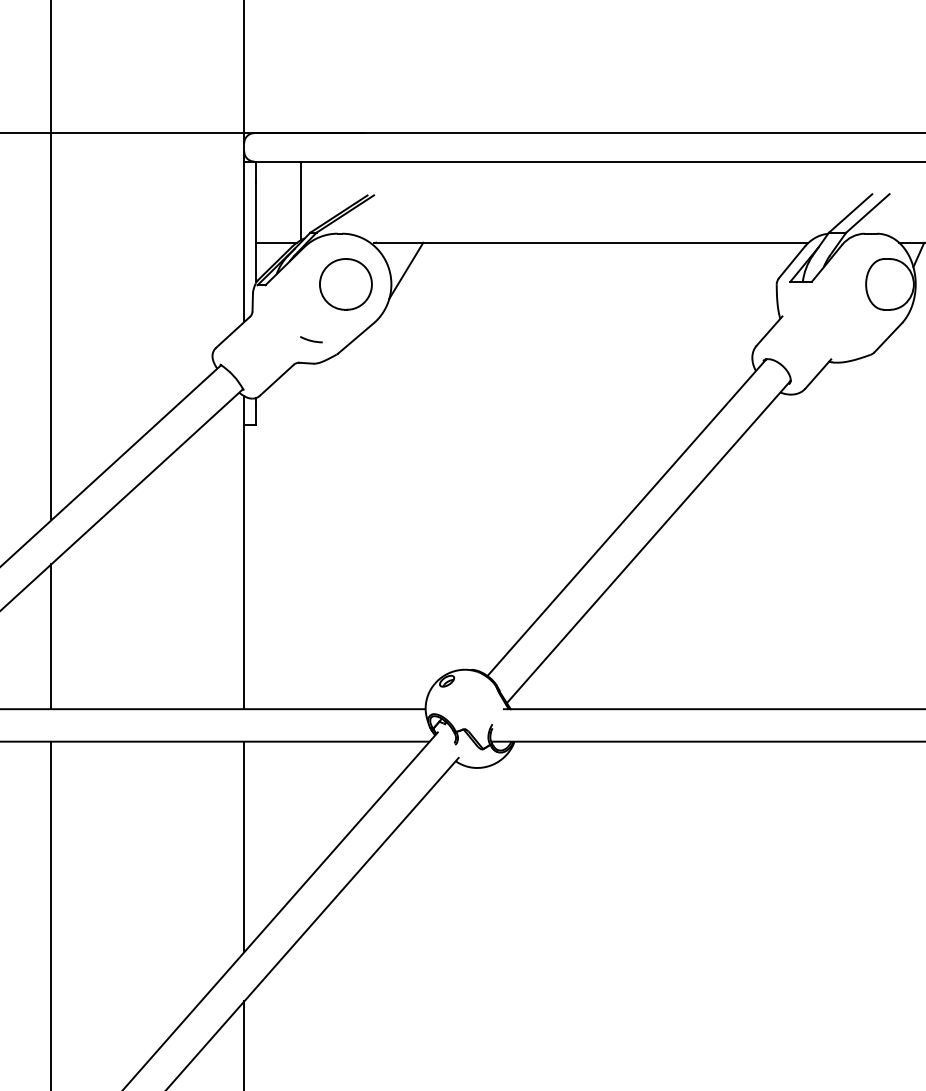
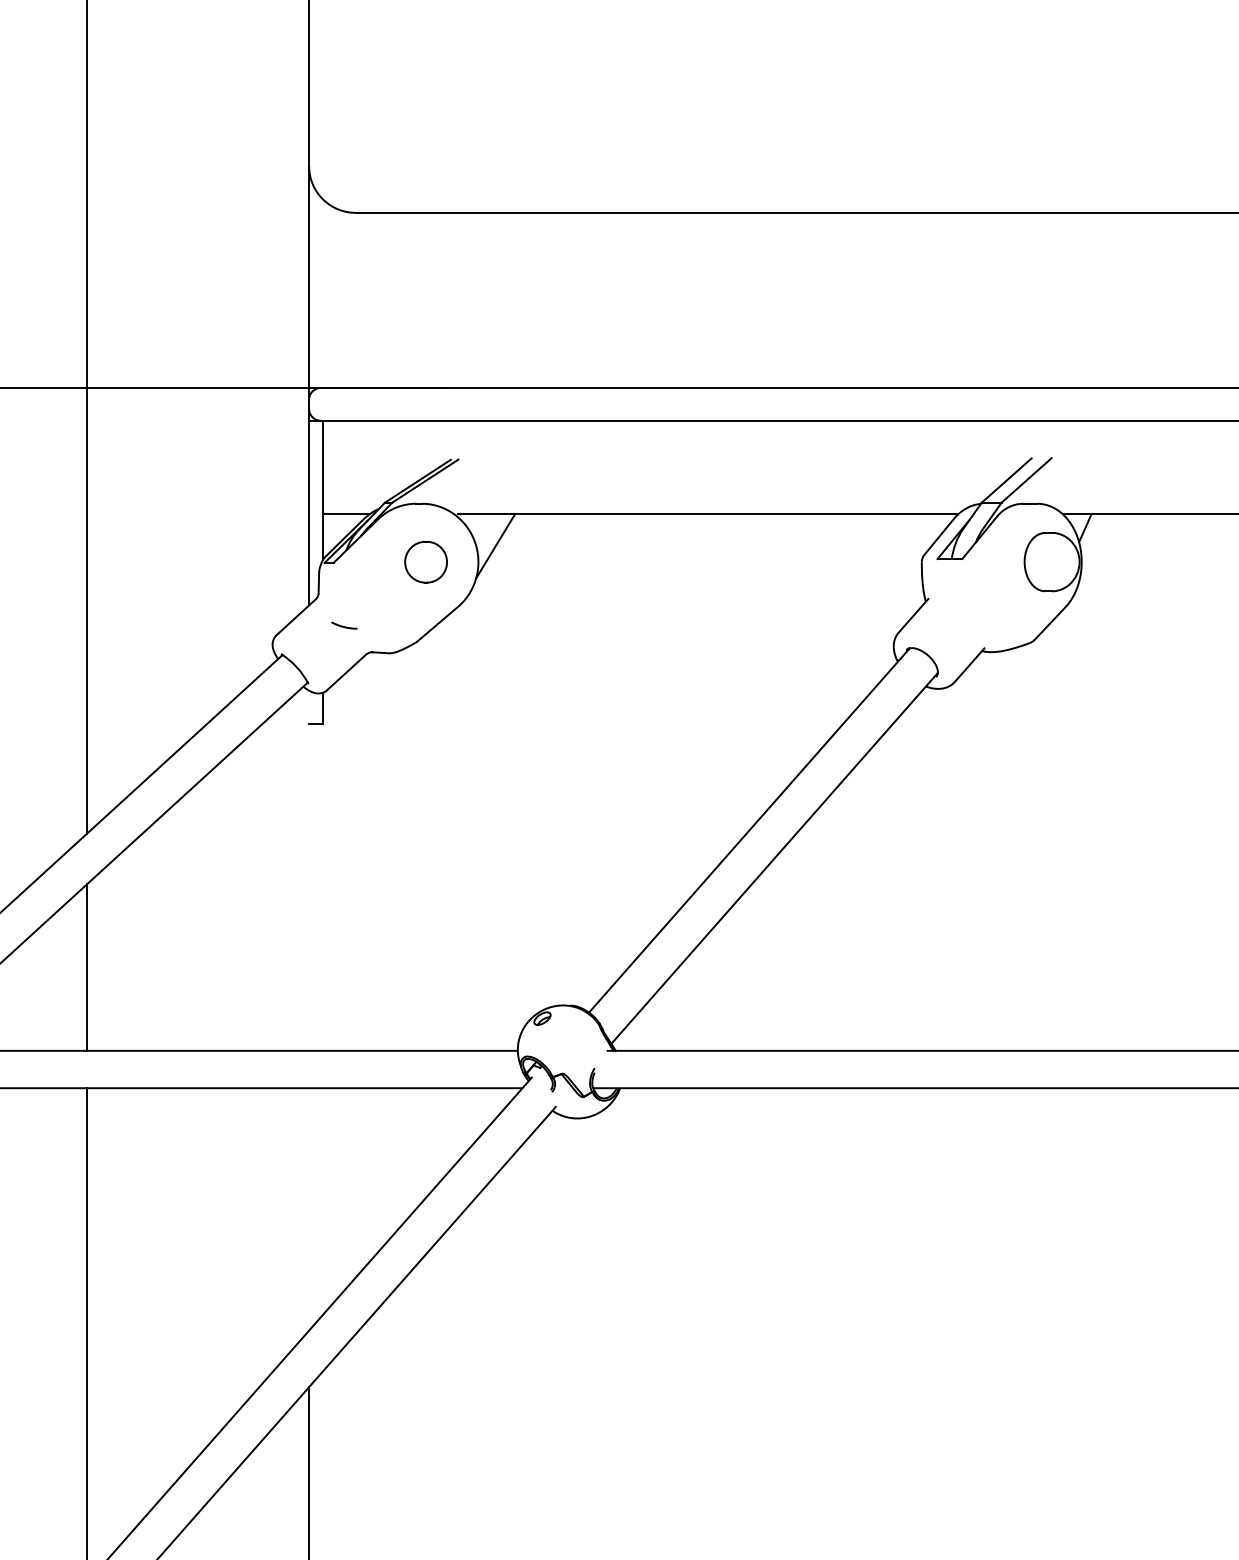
line: (301, 200) -> (374, 465), removed
part: (345, 284) -> (425, 562), size x0.7
arc: (311, 340) -> (344, 626), moved
line: (244, 552) -> (309, 870), removed
line: (244, 847) -> (309, 1209), removed

